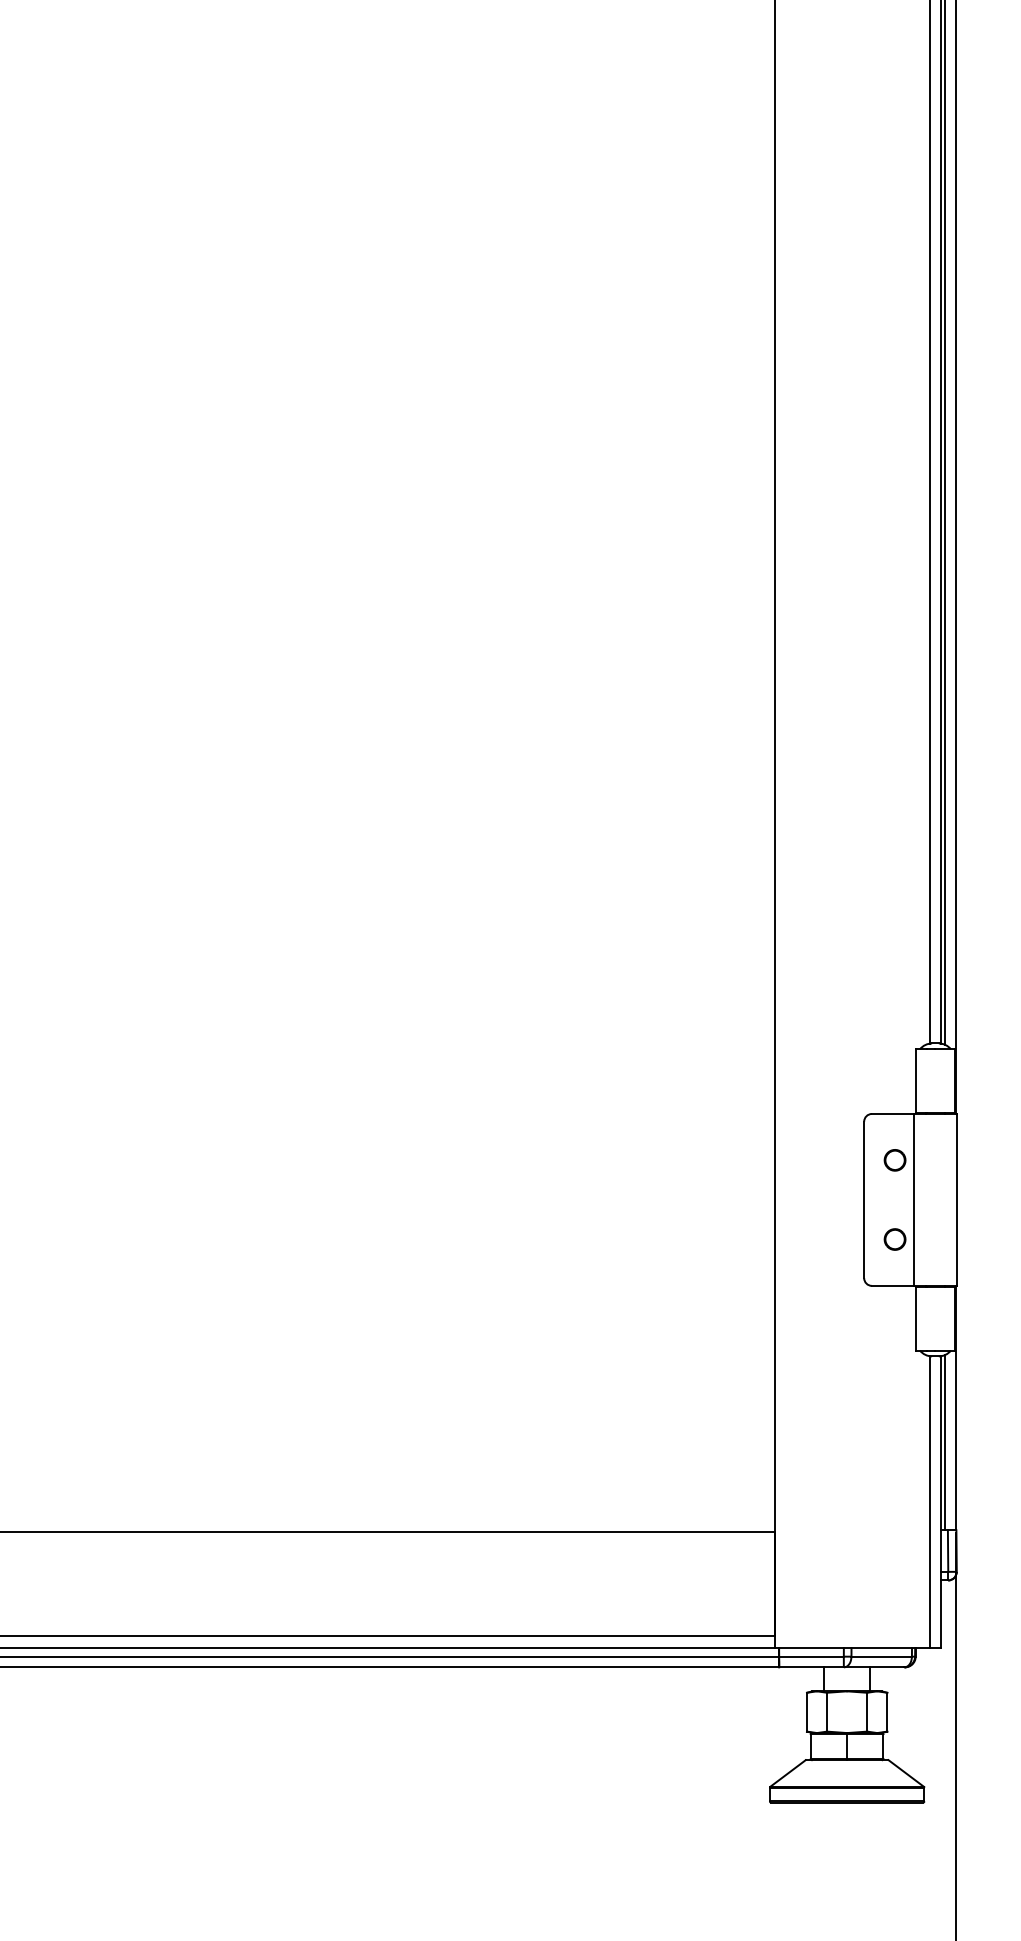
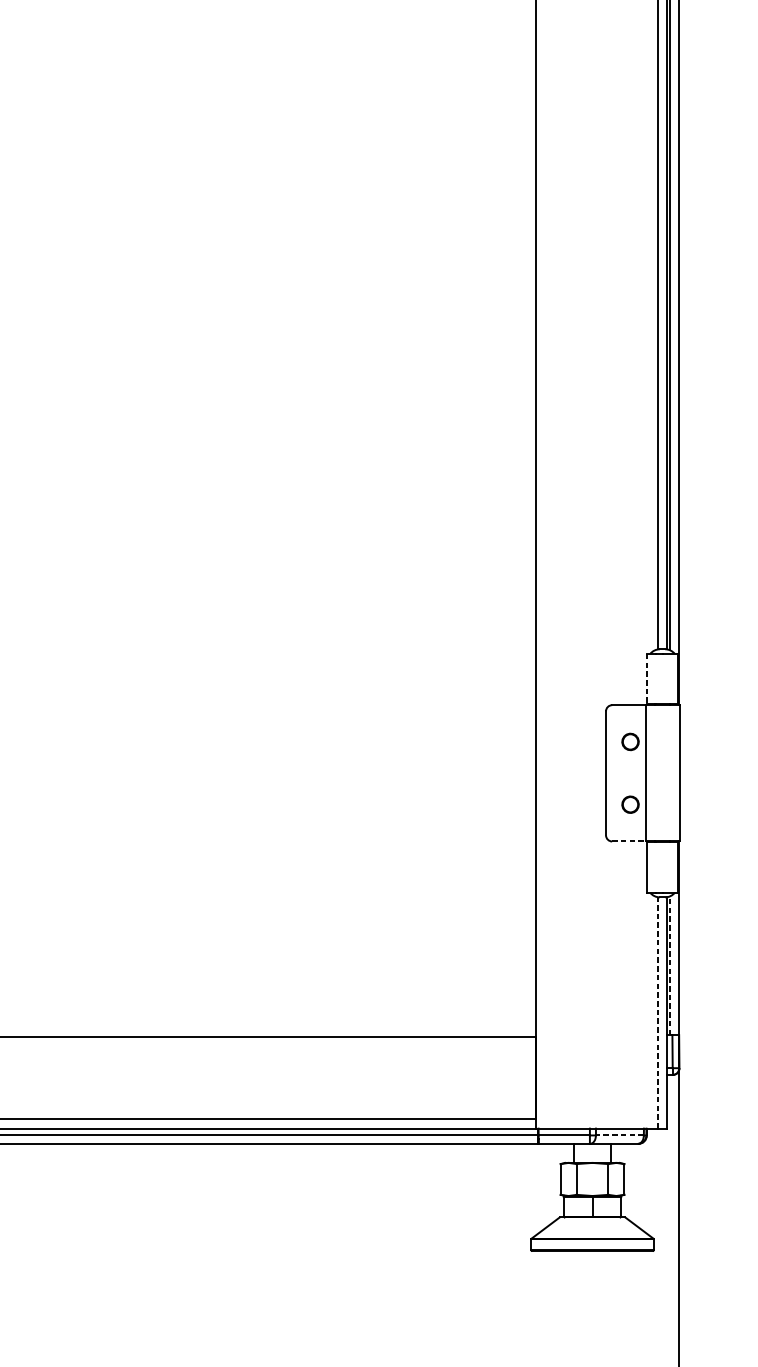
line: (915, 1081) -> (646, 679), solid -> dashed
line: (893, 1285) -> (629, 841), solid -> dashed
line: (945, 1442) -> (670, 965), solid -> dashed
line: (929, 1502) -> (657, 1013), solid -> dashed
line: (881, 1656) -> (619, 1135), solid -> dashed

